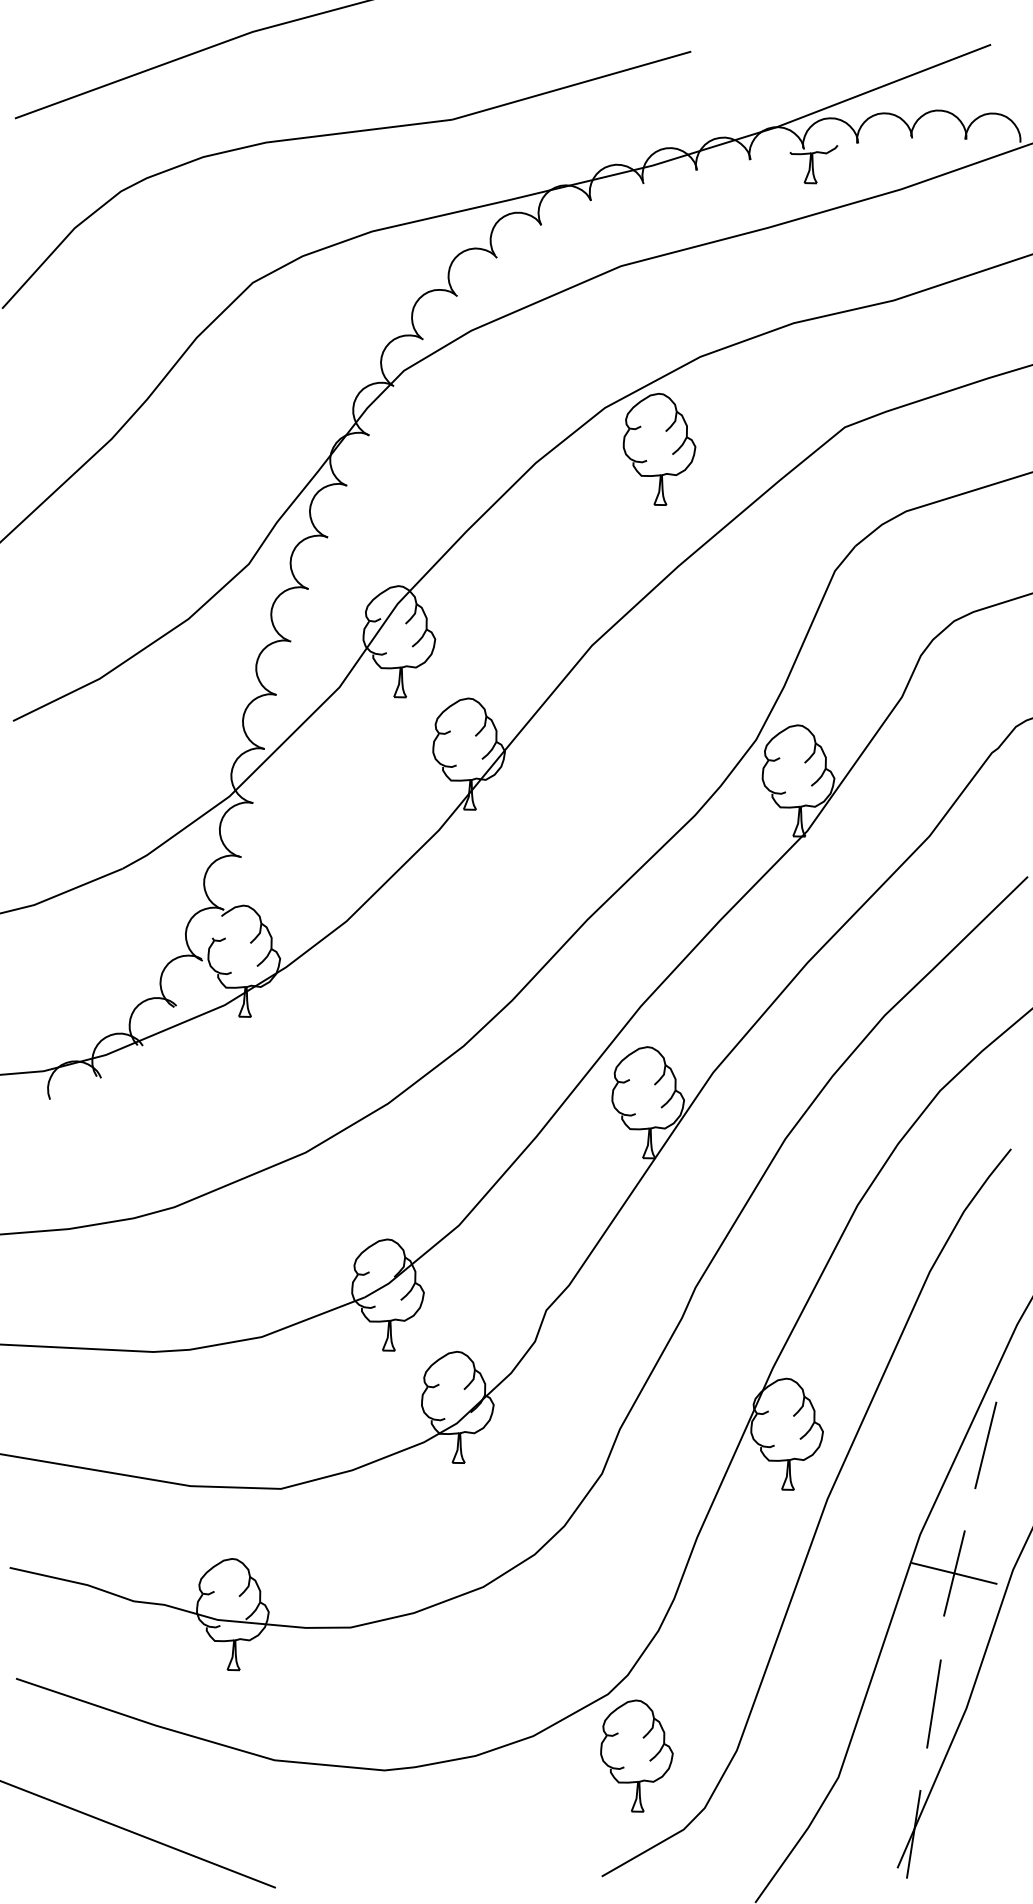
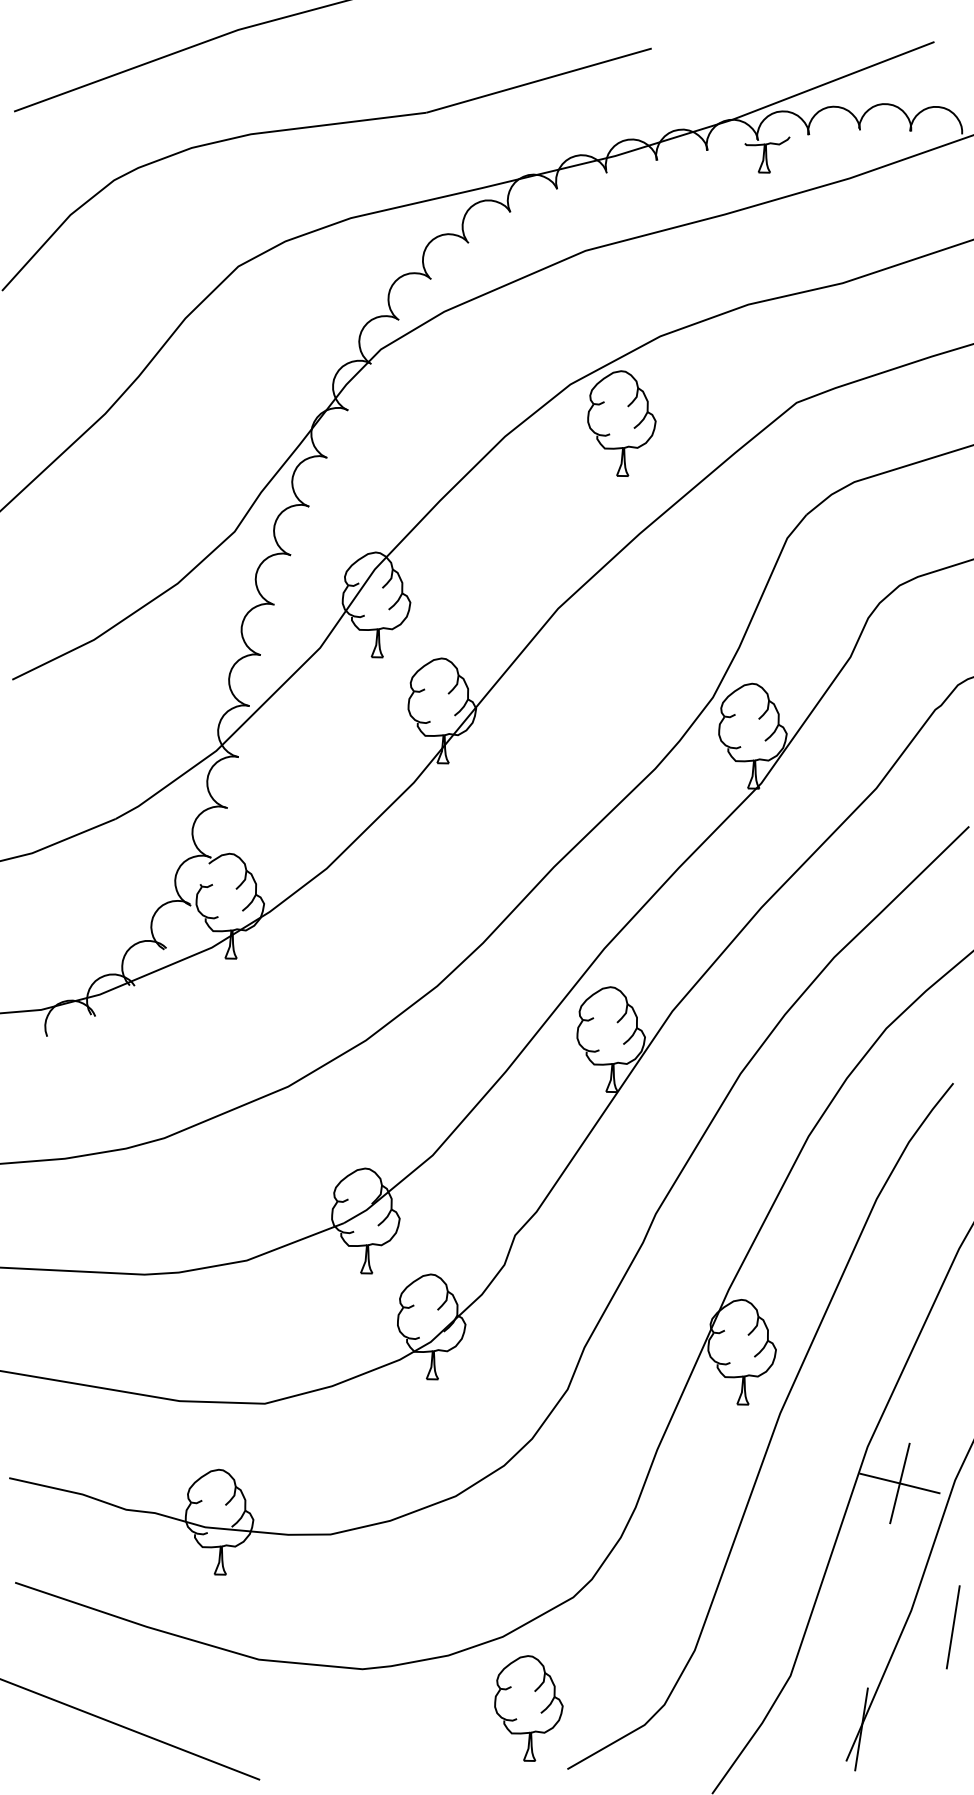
line: (985, 1445) -> (929, 1362), removed
line: (933, 1703) -> (952, 1626), moved
part: (636, 1755) -> (528, 1707), moved

